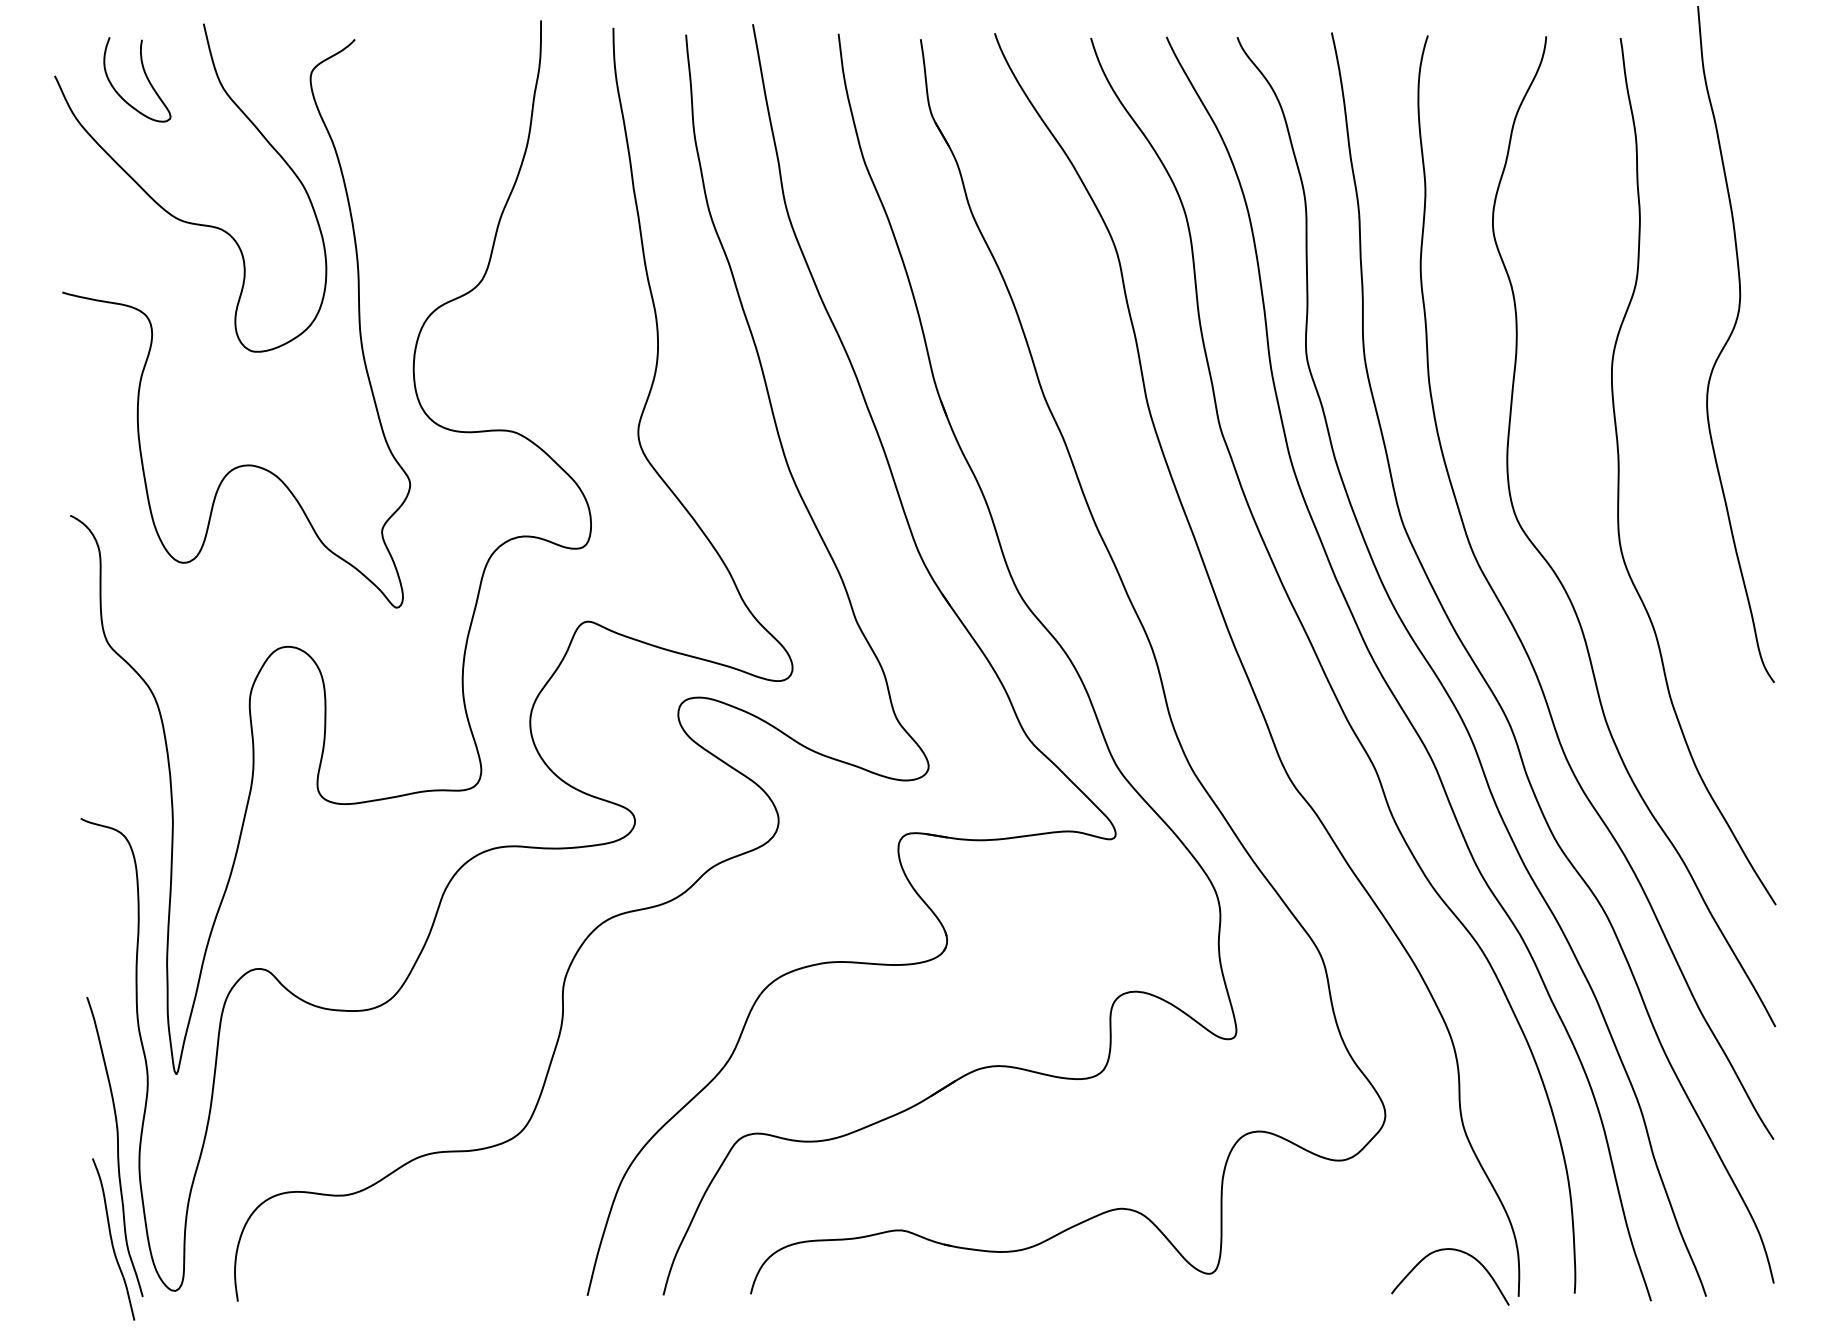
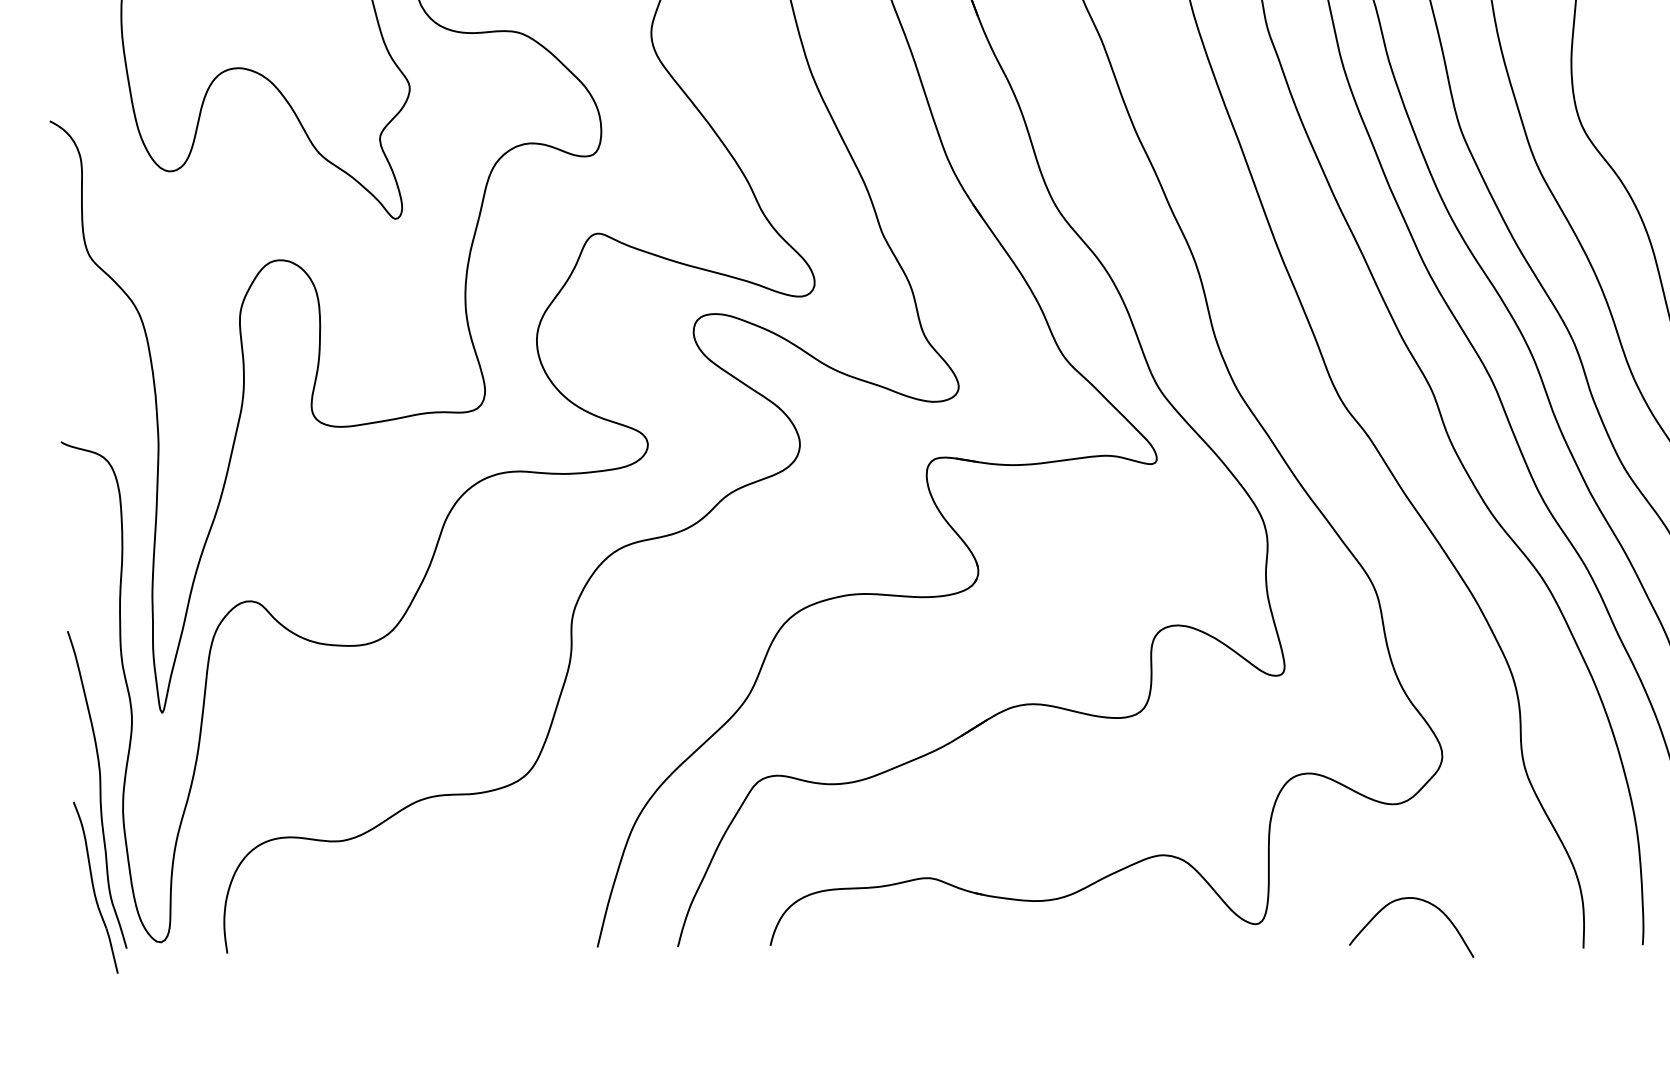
curve: (1457, 1251) -> (1419, 900), moved

